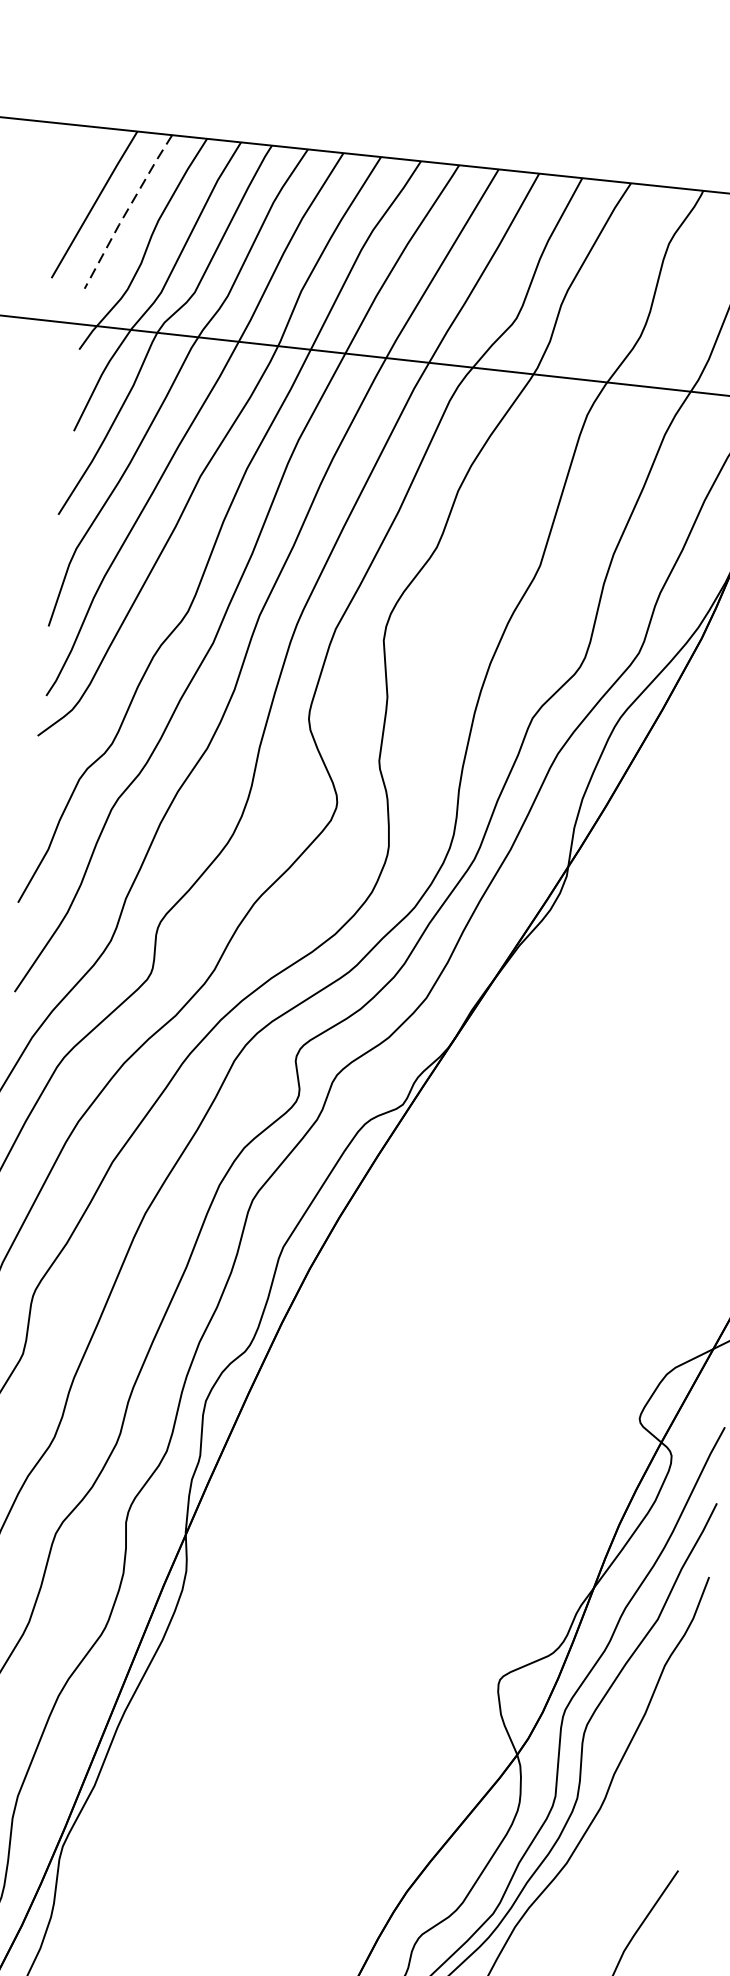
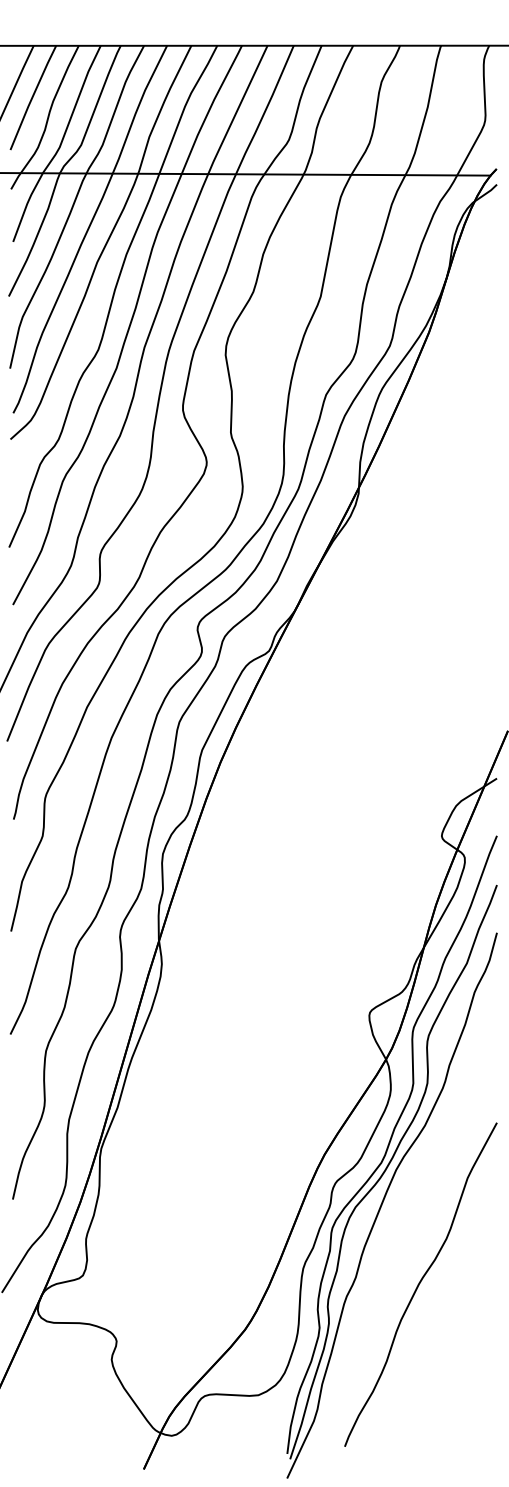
line: (127, 211) -> (32, 97), dashed -> solid

